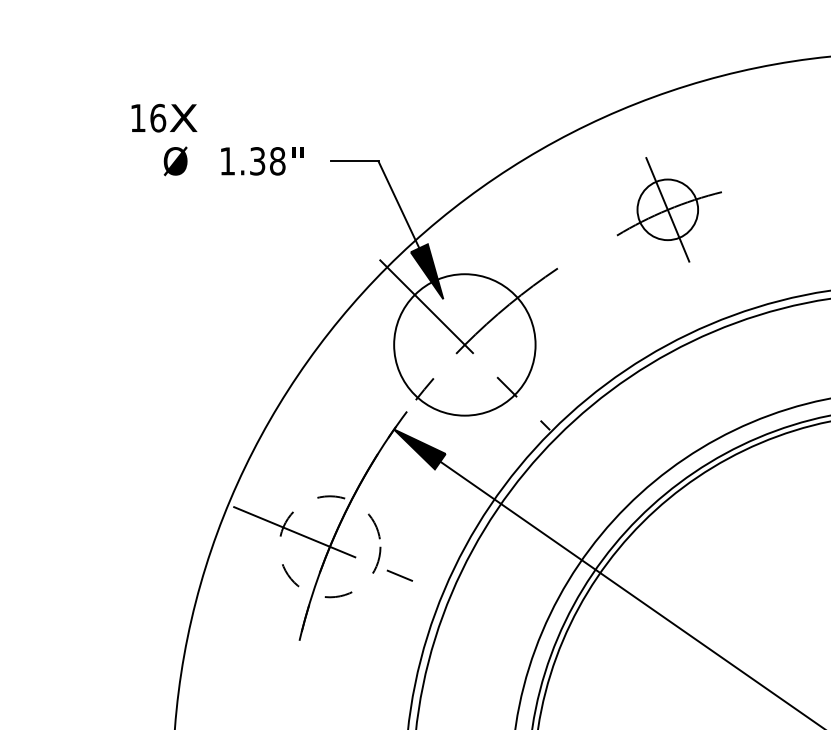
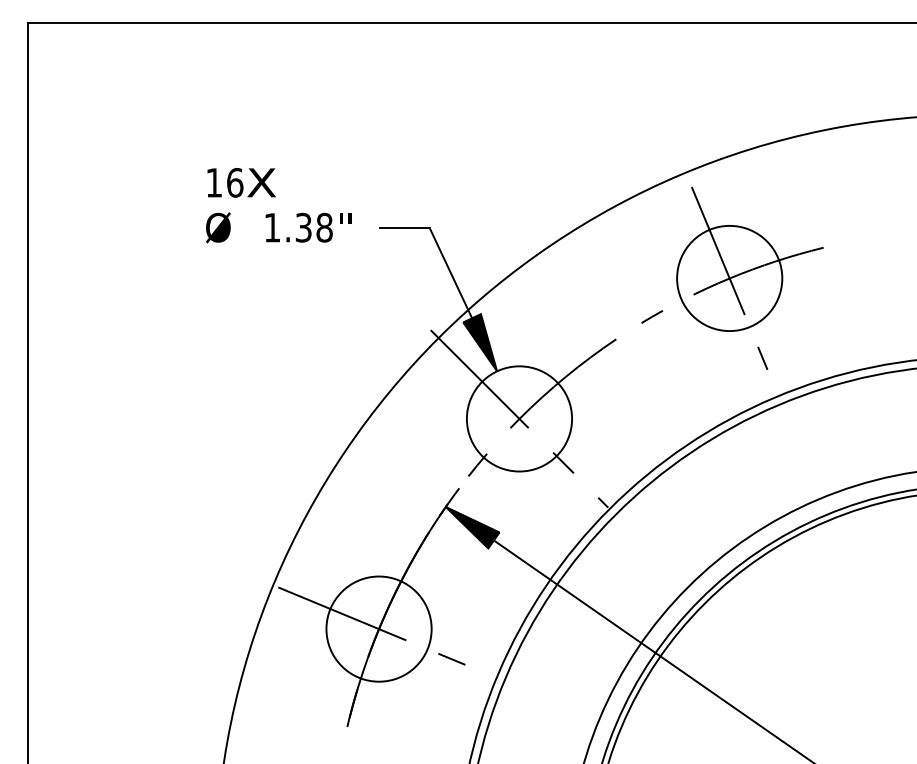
text: (164, 117) -> (241, 182), moved
part: (669, 209) -> (732, 277), size x1.67
circle: (464, 344) -> (519, 418), size x0.71
circle: (329, 546) -> (378, 628), dashed -> solid

